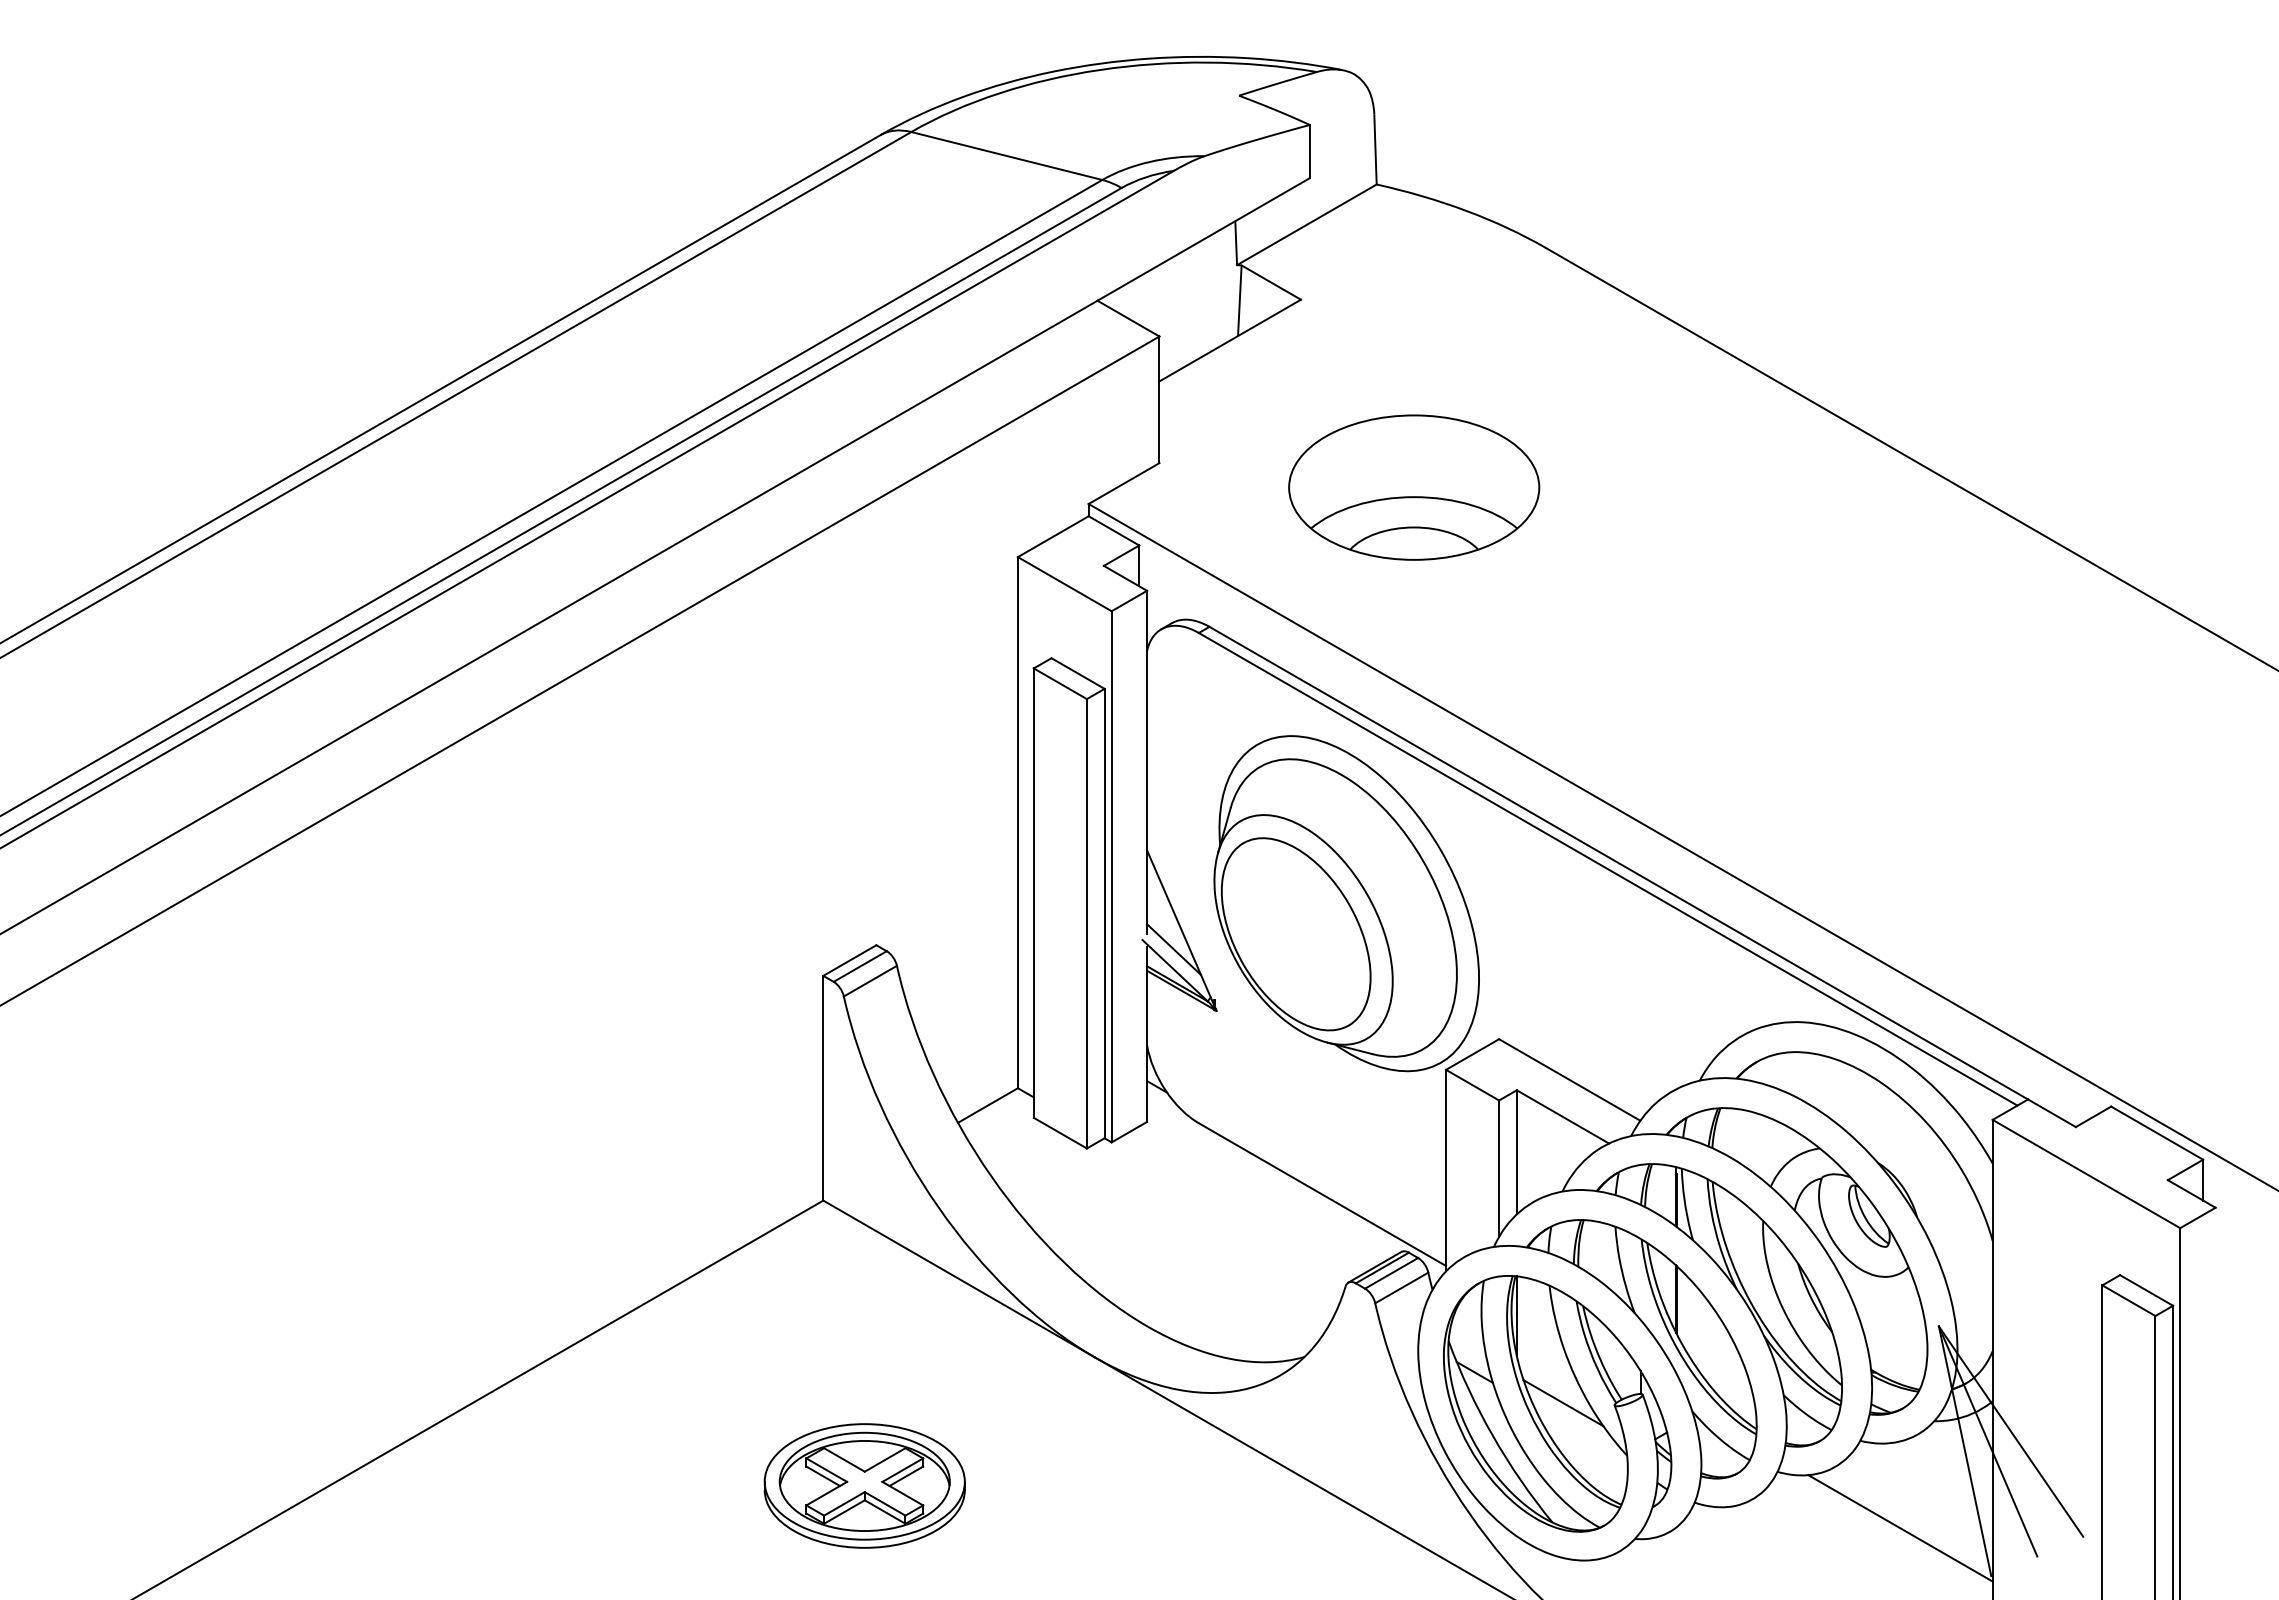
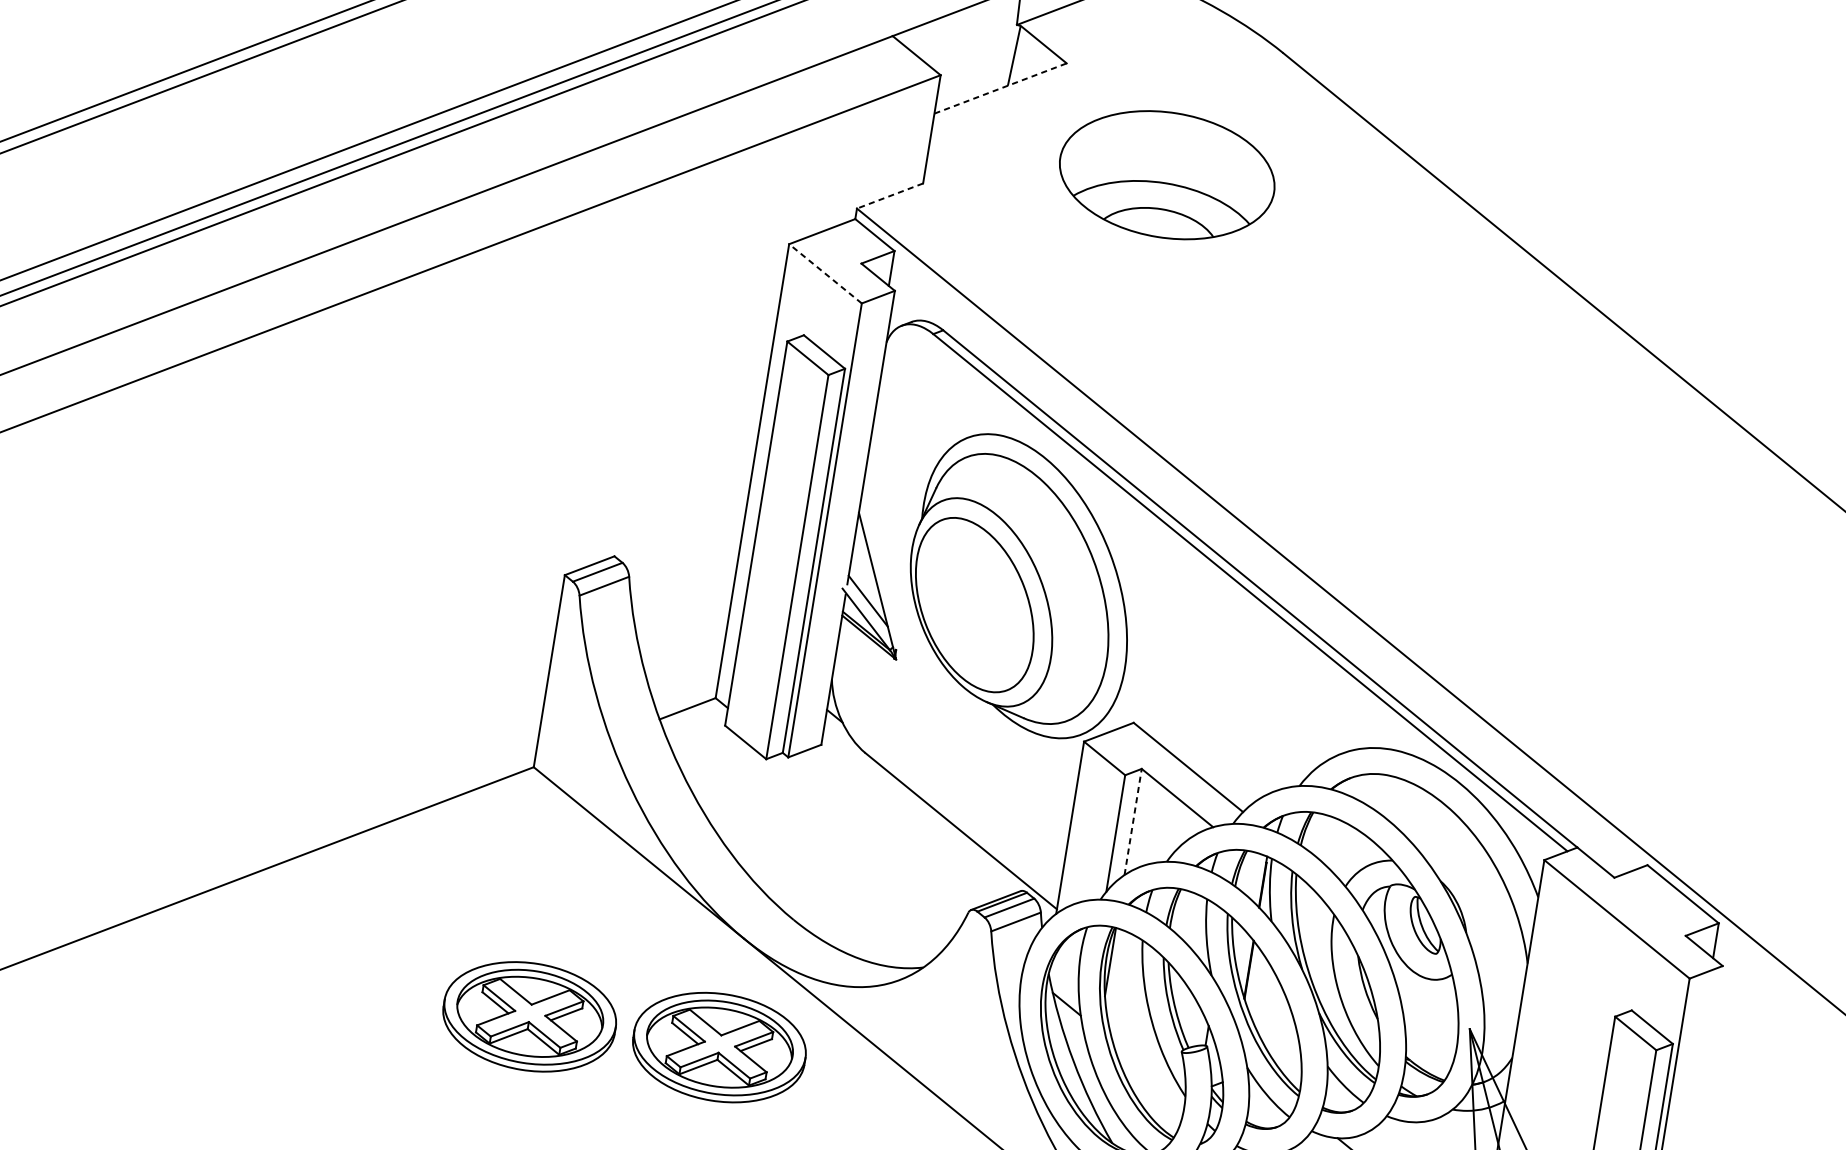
line: (1230, 340) -> (1000, 88), solid -> dashed
line: (1124, 483) -> (890, 196), solid -> dashed
part: (1414, 487) -> (1167, 175), moved
line: (1064, 583) -> (825, 273), solid -> dashed
line: (1516, 1151) -> (1133, 821), solid -> dashed
line: (1563, 1403) -> (1138, 1043), removed
part: (1086, 1485) -> (719, 1047), added

